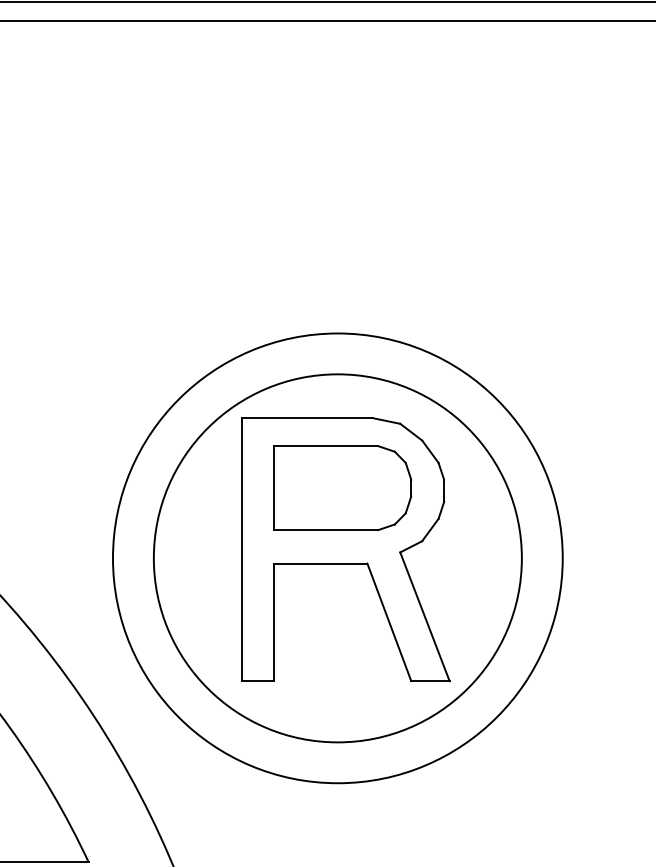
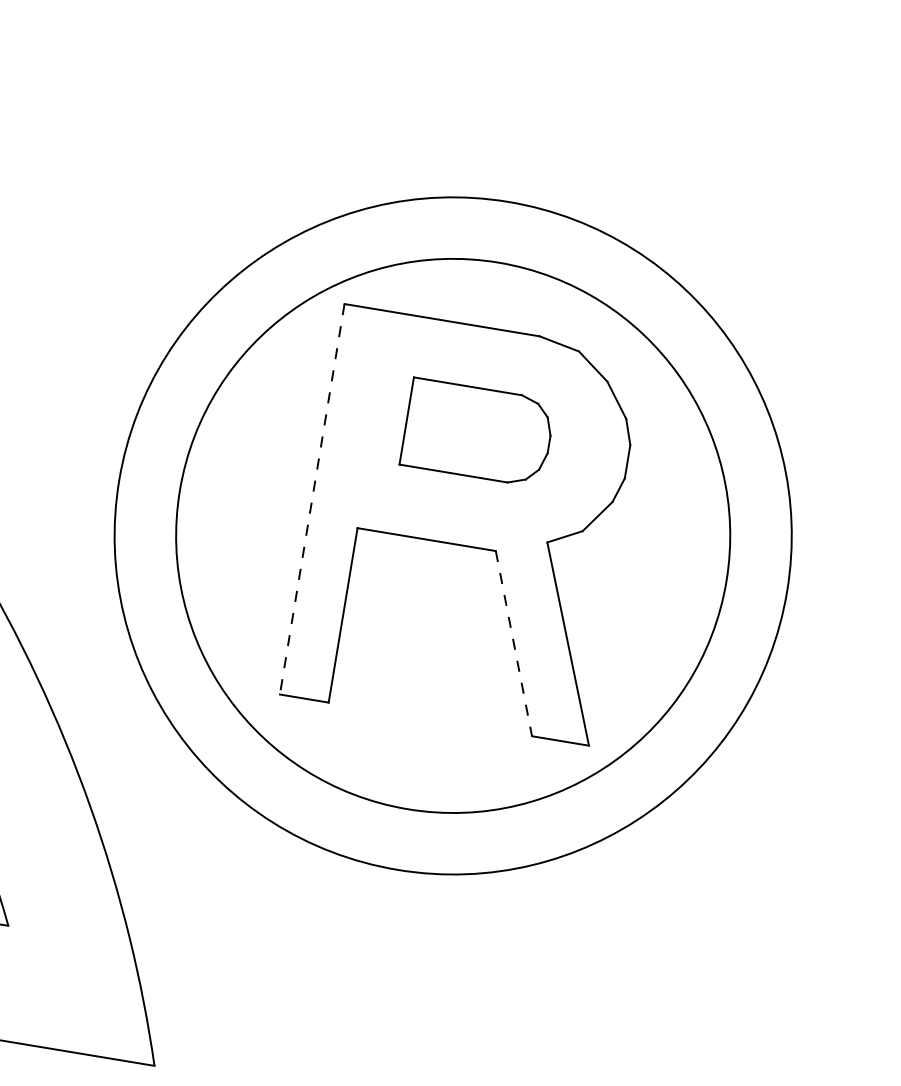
part: (342, 487) -> (477, 431), size x0.7
line: (241, 550) -> (312, 500), solid -> dashed
line: (389, 622) -> (514, 643), solid -> dashed

